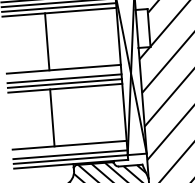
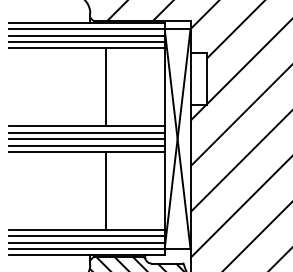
line: (47, 42) -> (106, 87), moved
line: (63, 73) -> (86, 132), added
line: (52, 117) -> (106, 190), moved
line: (69, 150) -> (86, 236), added

